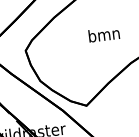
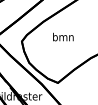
text: (104, 33) -> (63, 36), moved

